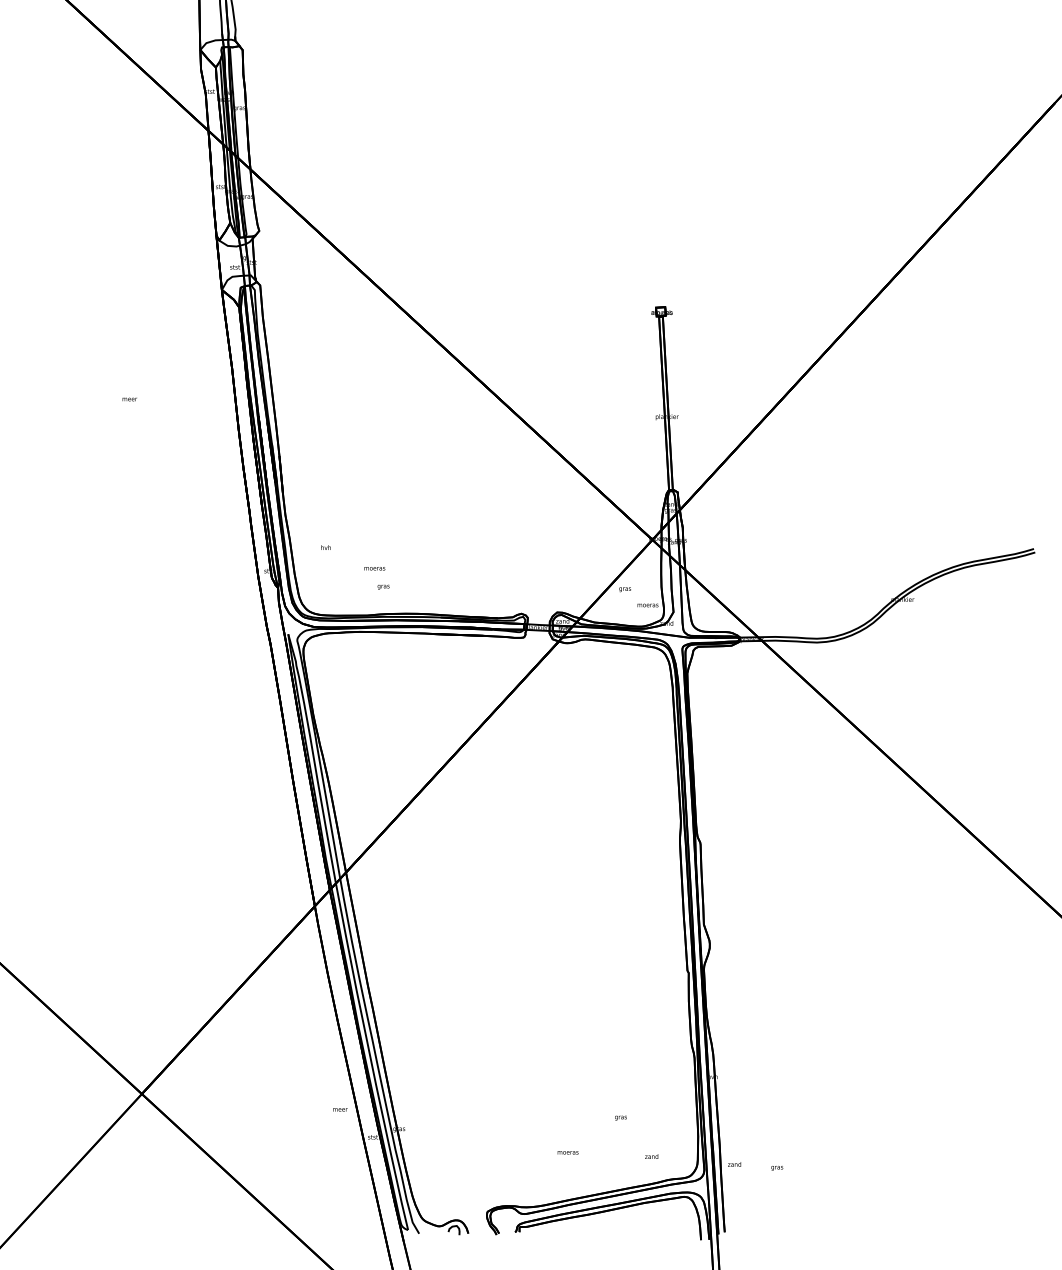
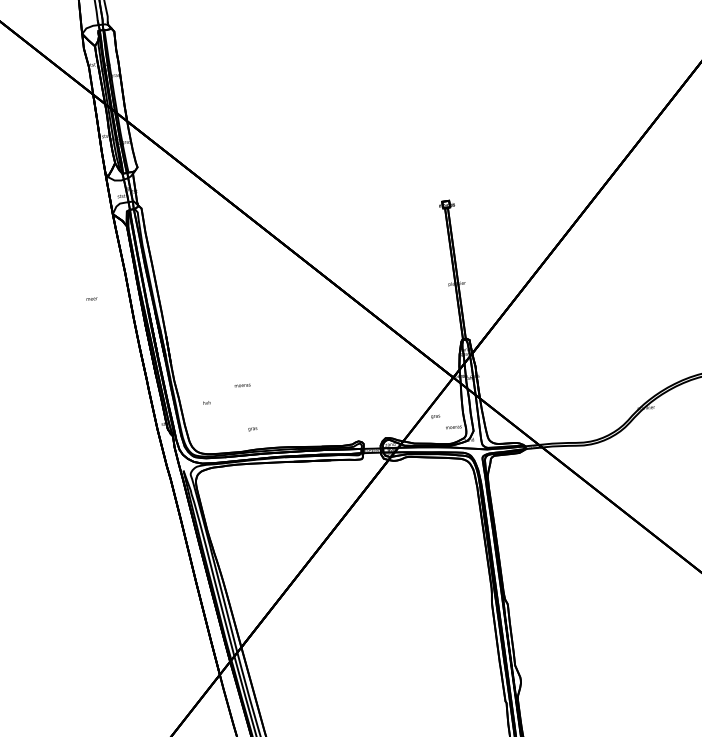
text: (129, 399) -> (91, 299), moved
text: (374, 568) -> (242, 385), moved

